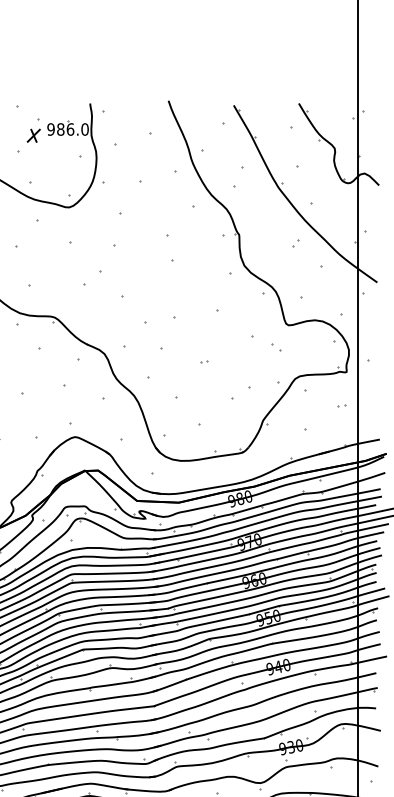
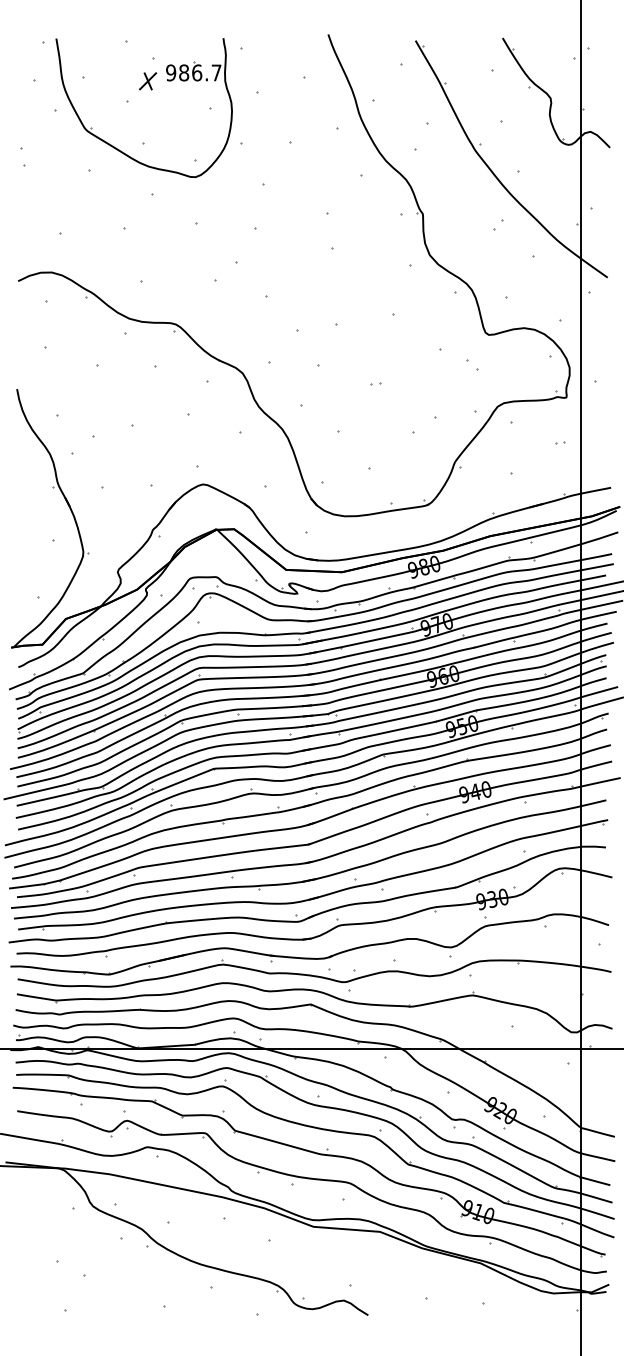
text: (84, 129) -> (216, 72), 986.0 -> 986.7

